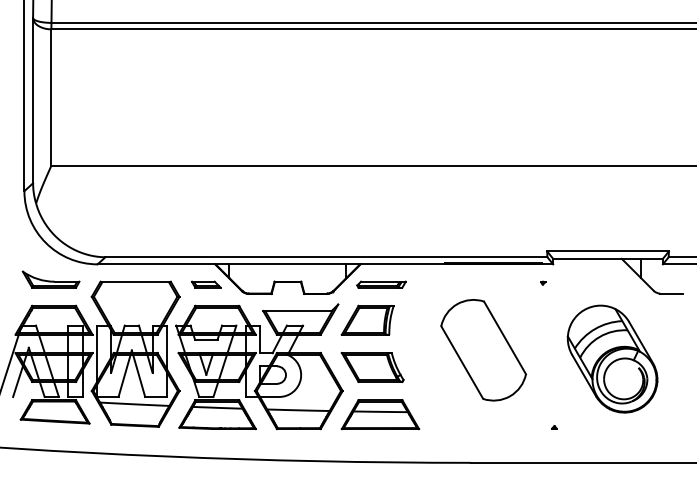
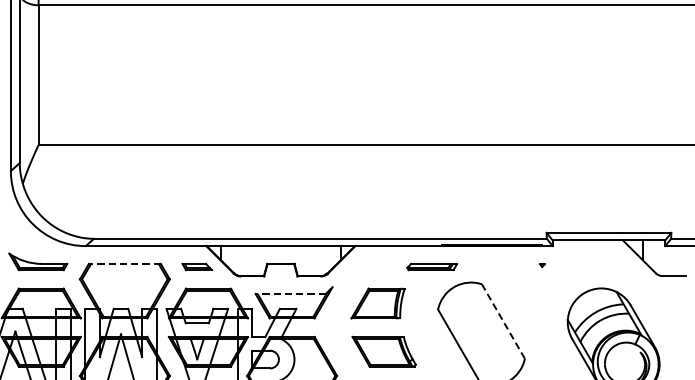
line: (135, 281) -> (124, 263), solid -> dashed
part: (381, 284) -> (432, 266), moved
line: (297, 310) -> (290, 293), solid -> dashed
part: (367, 319) -> (377, 302), moved
line: (505, 337) -> (503, 321), solid -> dashed
part: (372, 367) -> (383, 351), moved

